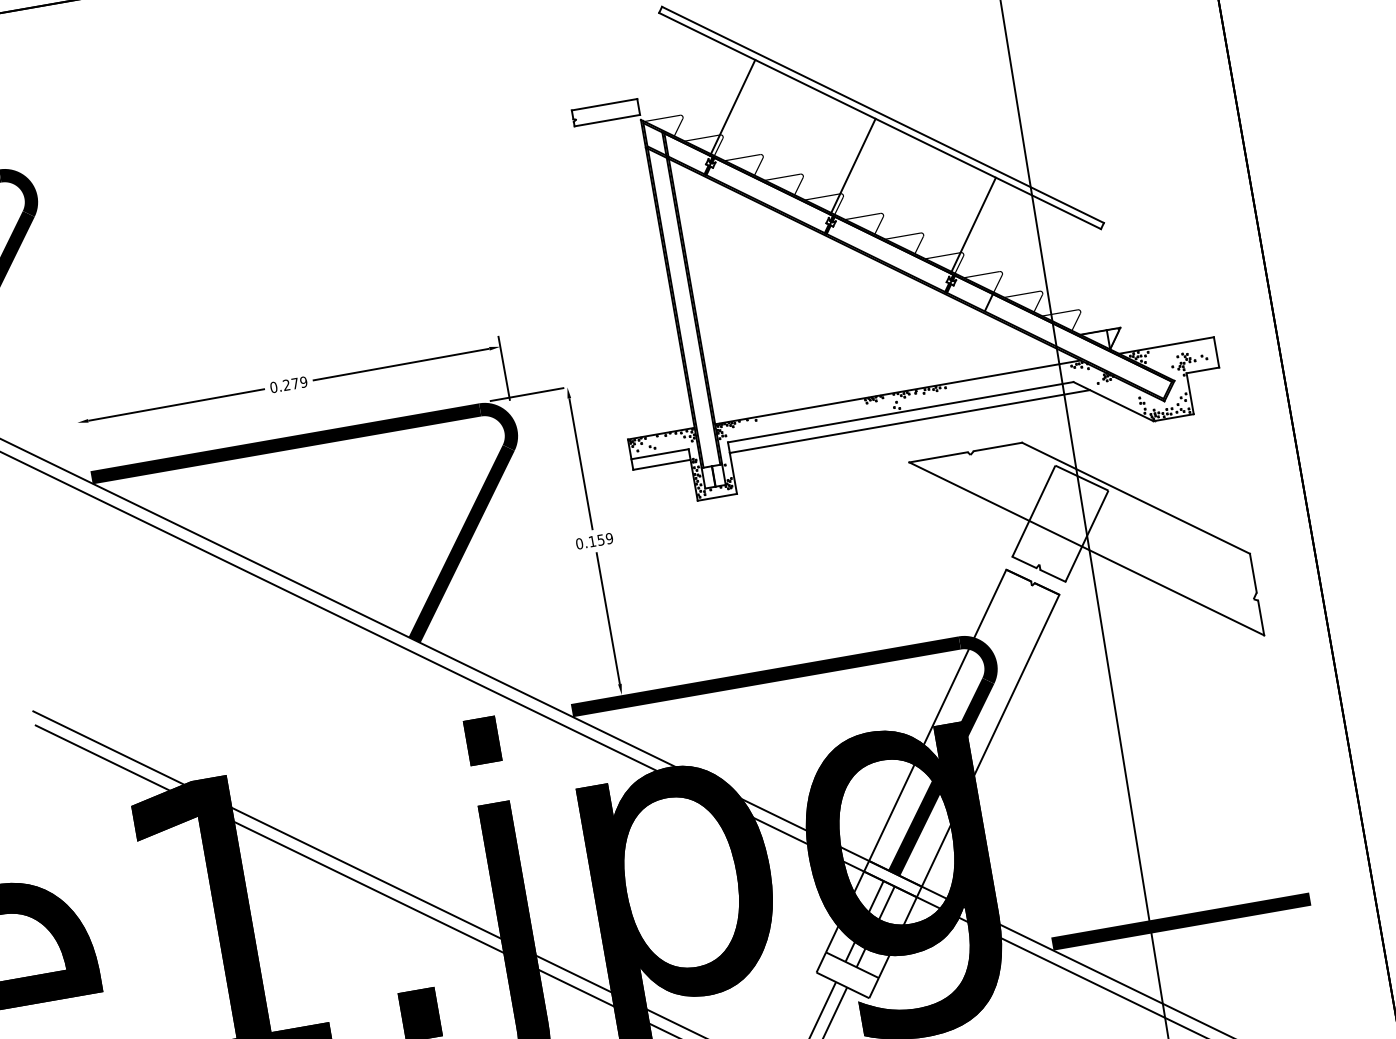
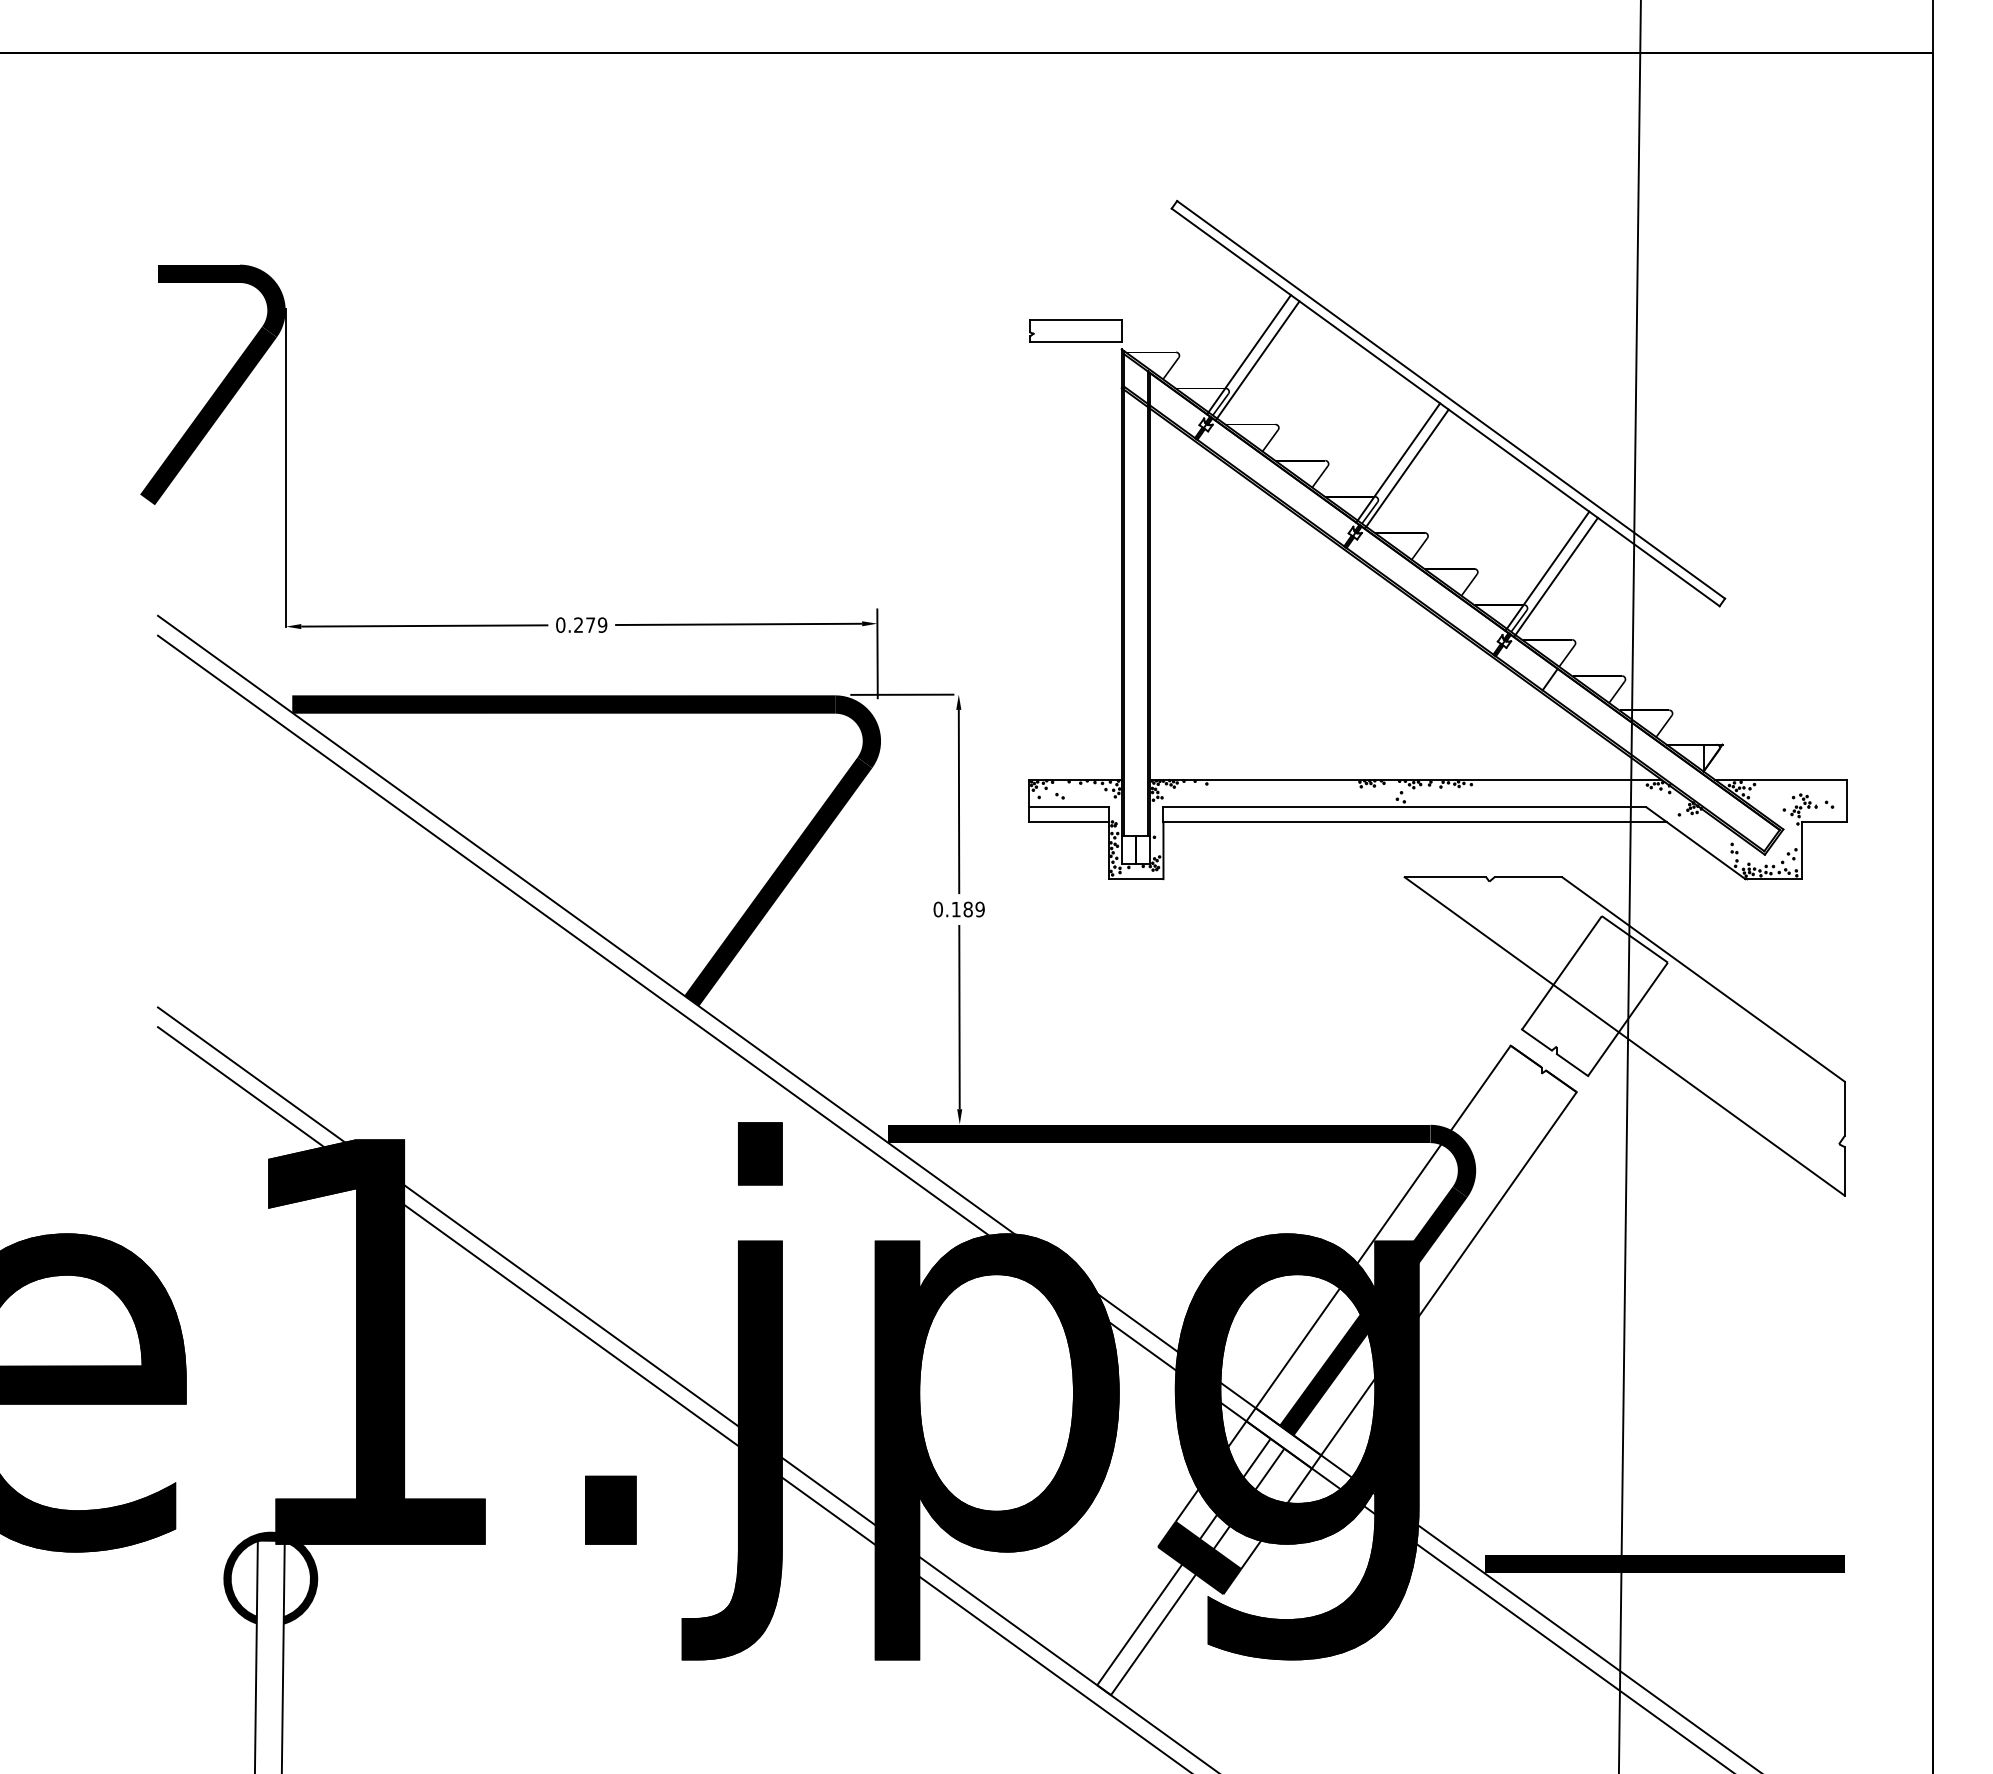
line: (739, 110) -> (1257, 360), added
line: (859, 169) -> (1406, 468), added
line: (979, 229) -> (1555, 577), added
line: (57, 308) -> (285, 467), added
text: (600, 540) -> (967, 909), 0.159 -> 0.189
fill: (847, 974) -> (1199, 1557), added

